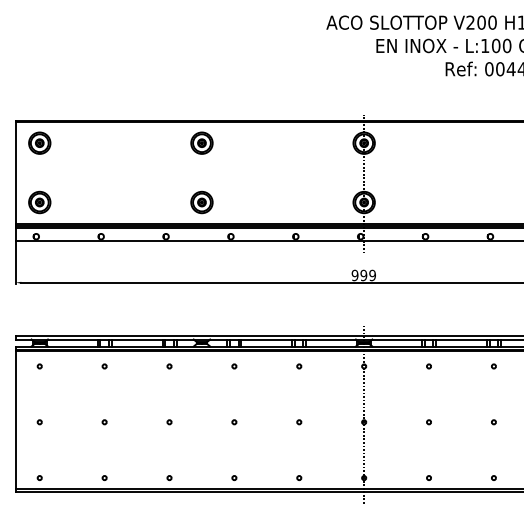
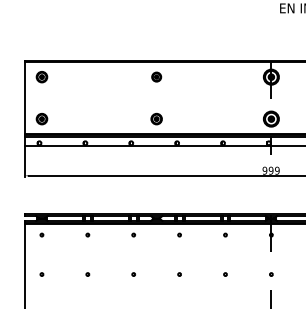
part: (39, 142) -> (41, 76), size x0.7
part: (201, 142) -> (156, 76), size x0.6
part: (39, 202) -> (41, 119), size x0.7
part: (201, 202) -> (156, 119), size x0.7

